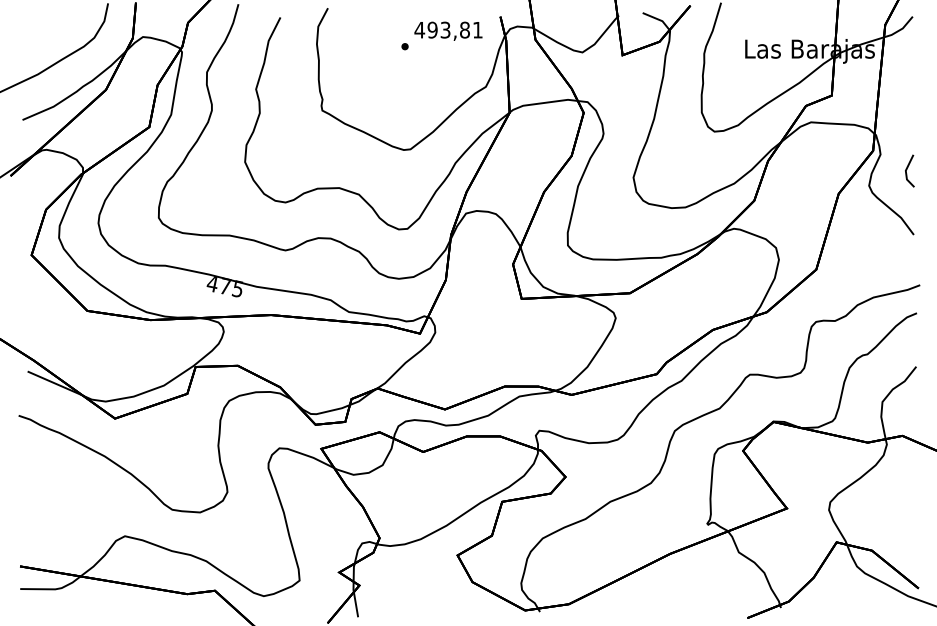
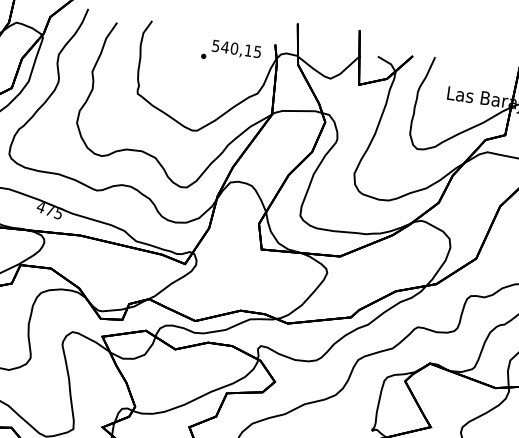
text: (448, 29) -> (236, 48), 493,81 -> 540,15

